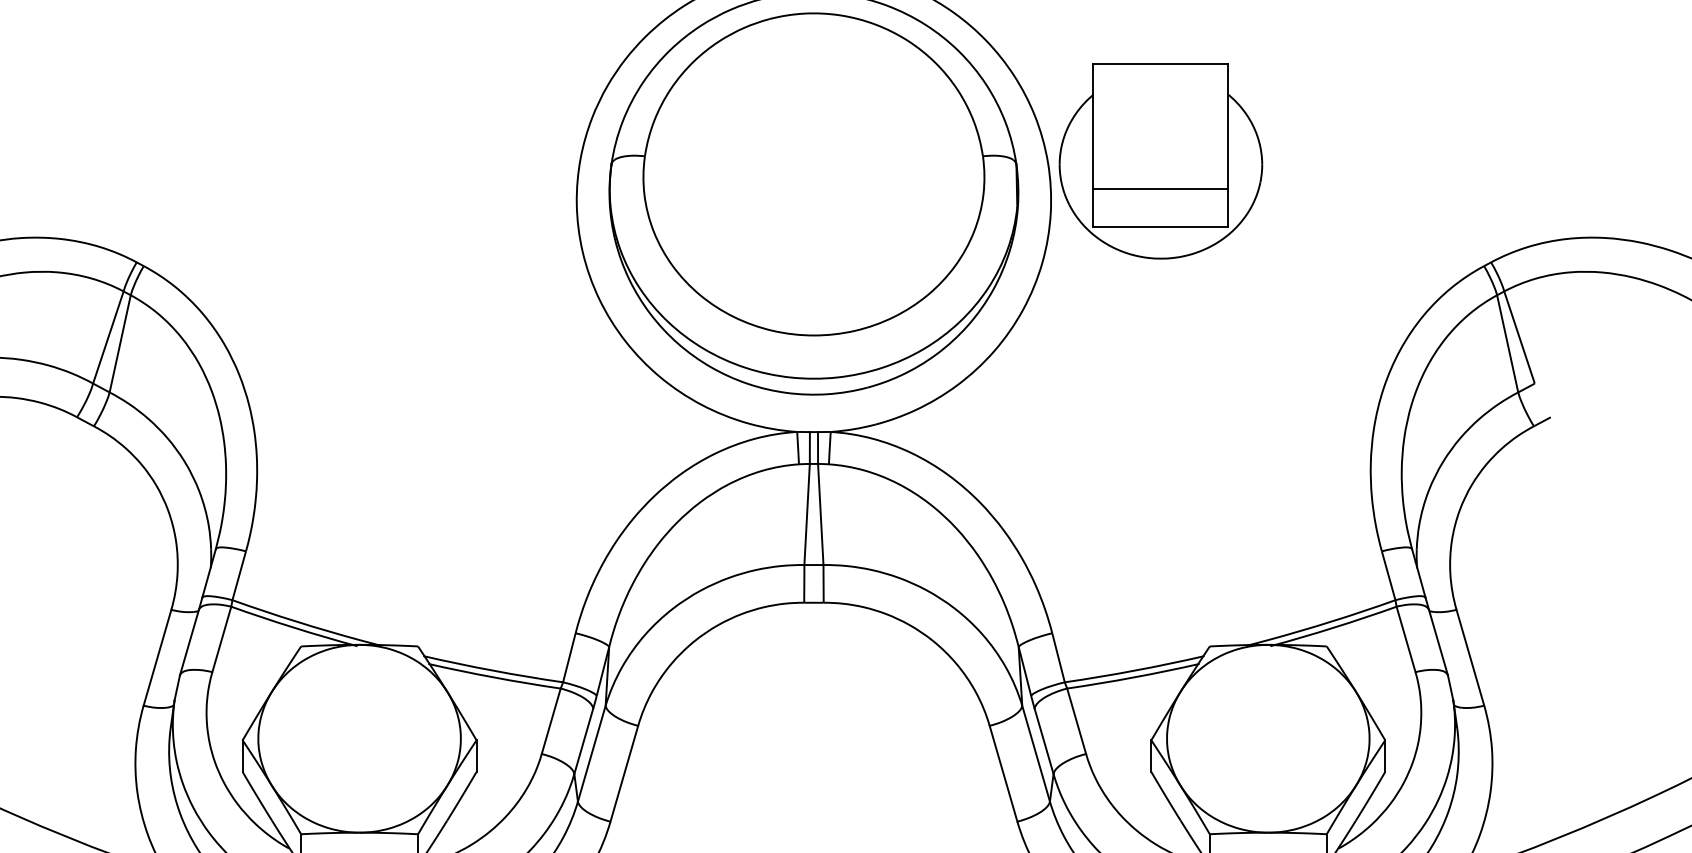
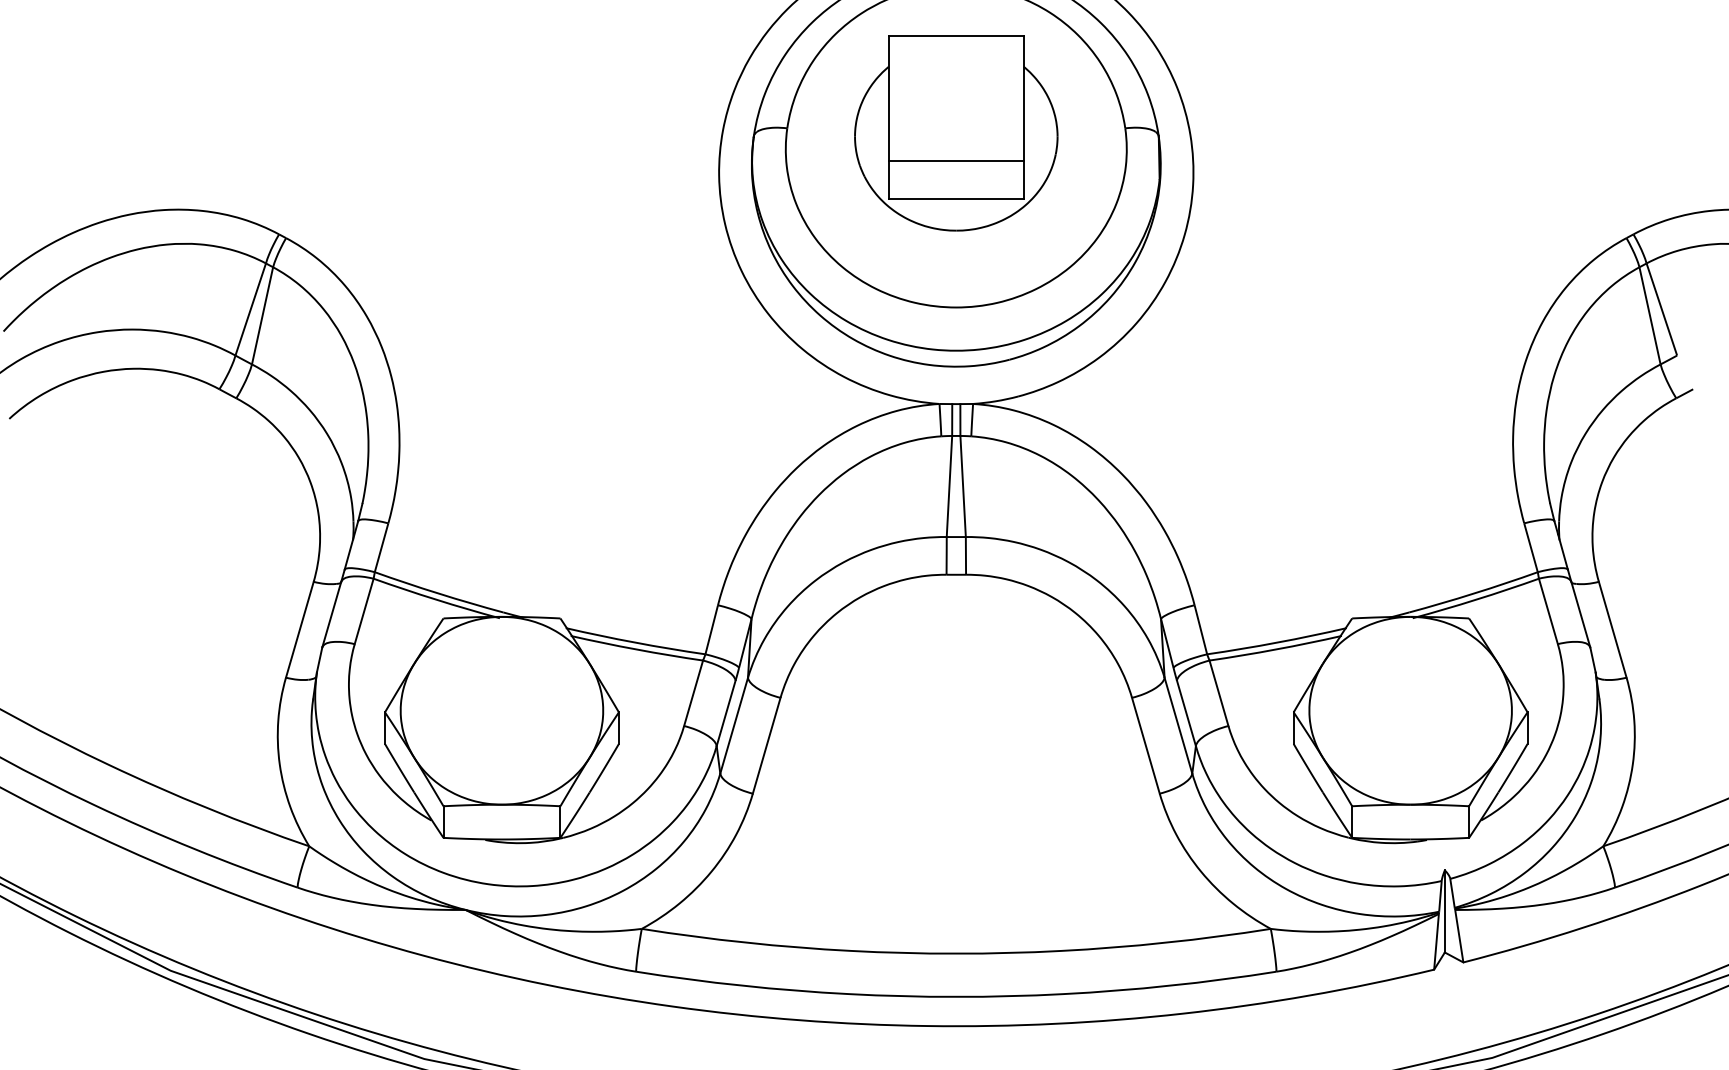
part: (1161, 161) -> (956, 133), moved

